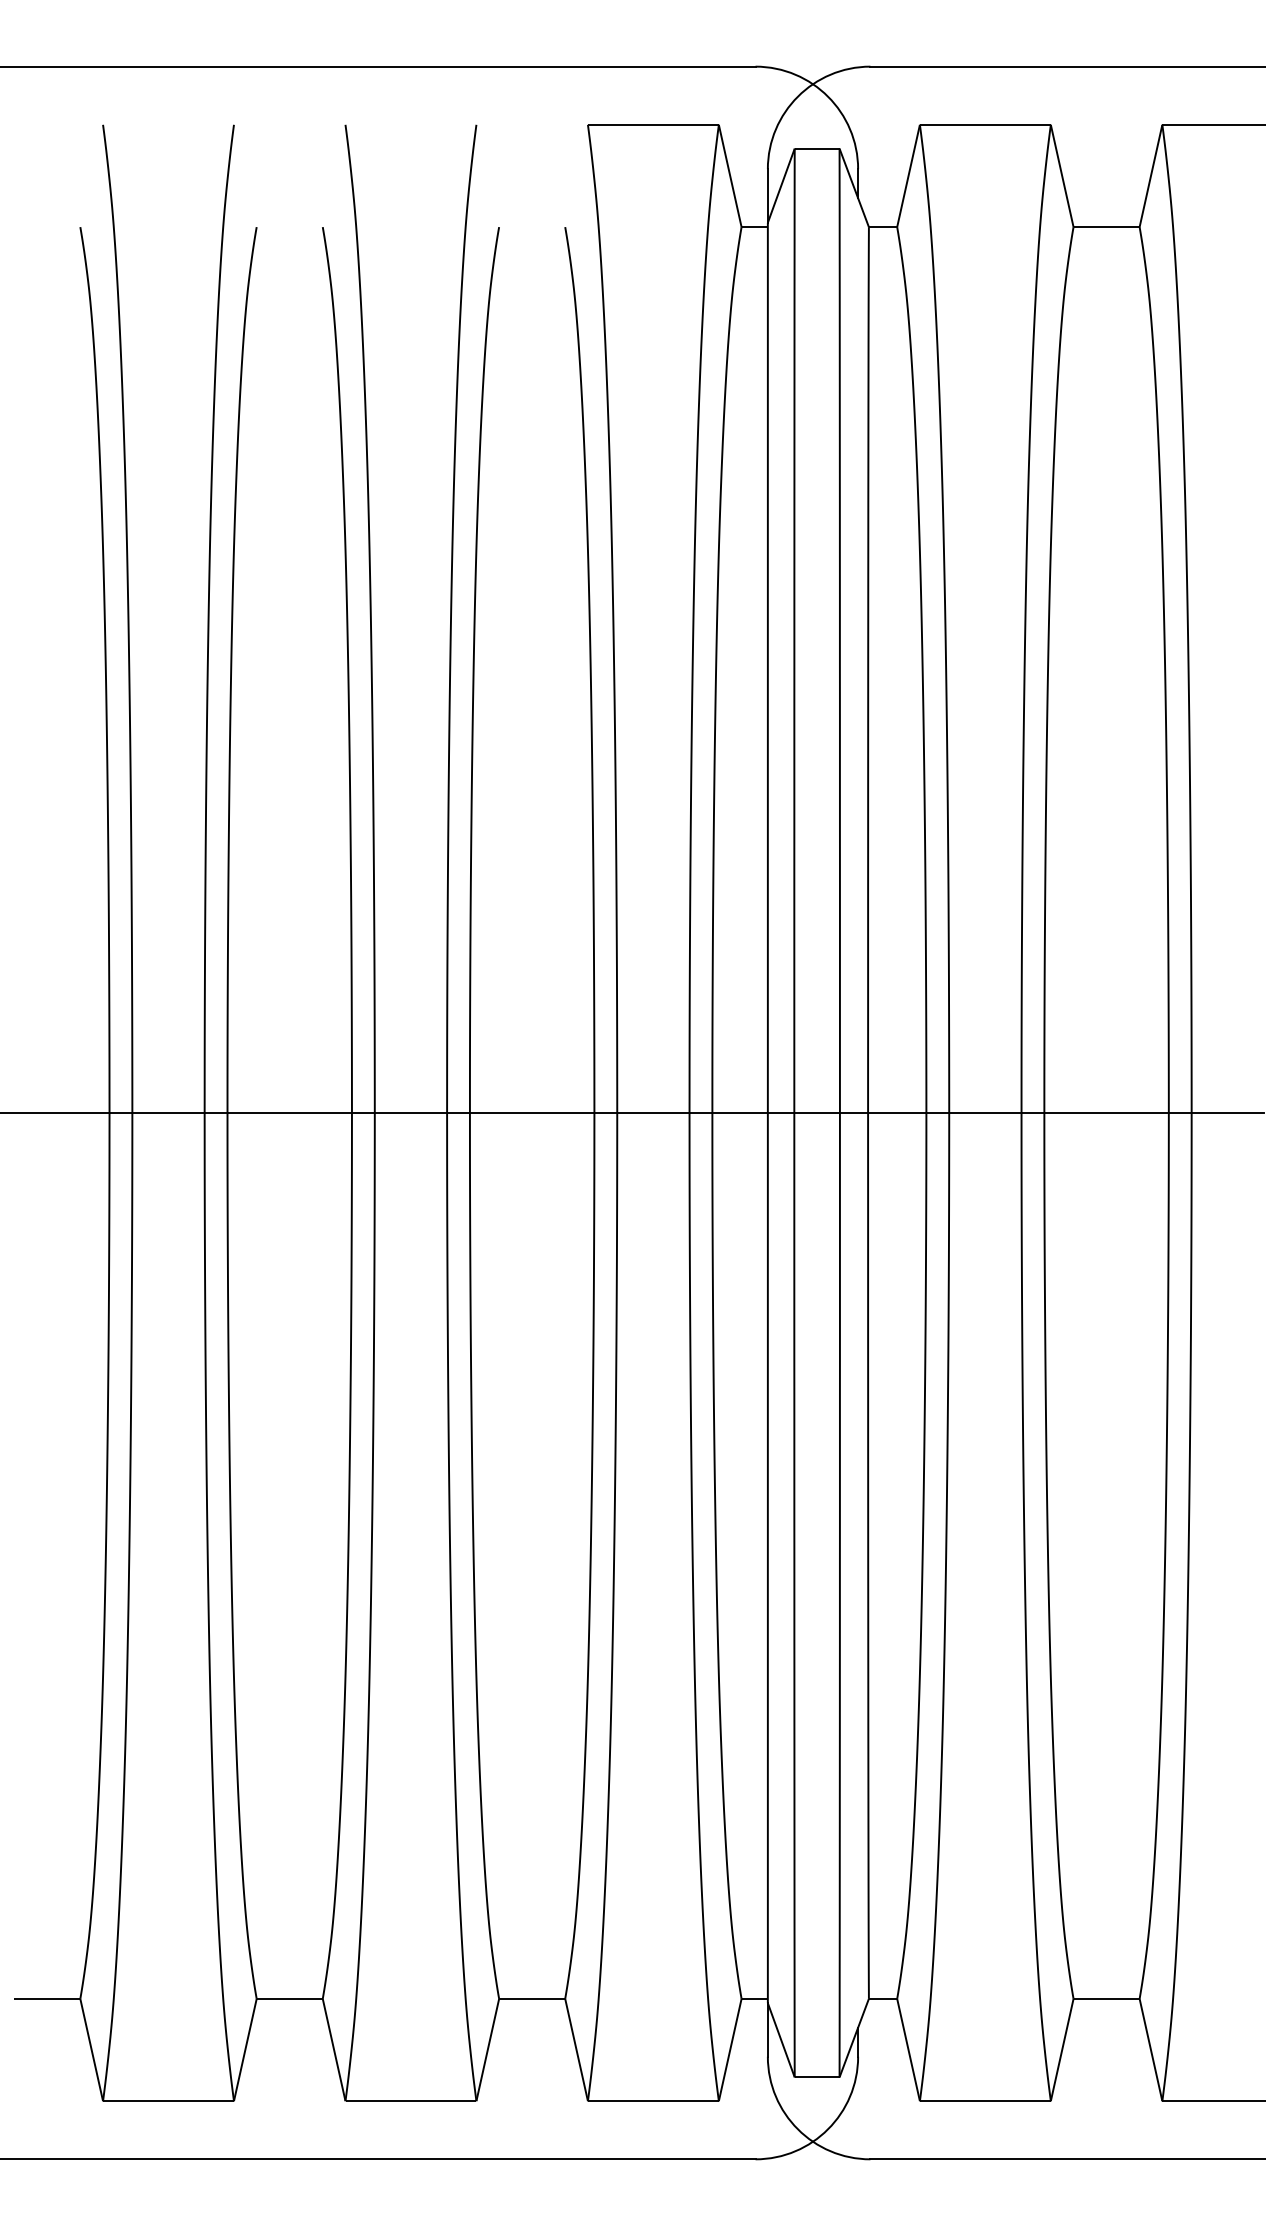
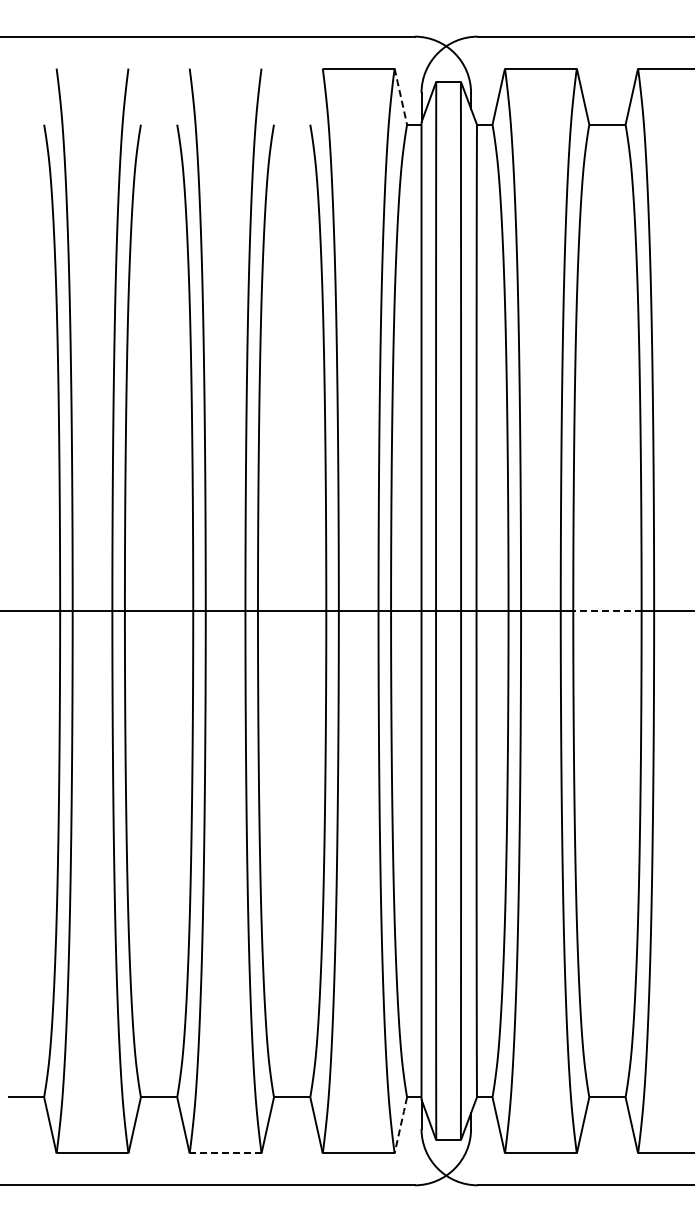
line: (729, 175) -> (400, 96), solid -> dashed
line: (1104, 1112) -> (606, 610), solid -> dashed
line: (729, 2050) -> (400, 1125), solid -> dashed
line: (412, 2101) -> (226, 1153), solid -> dashed

